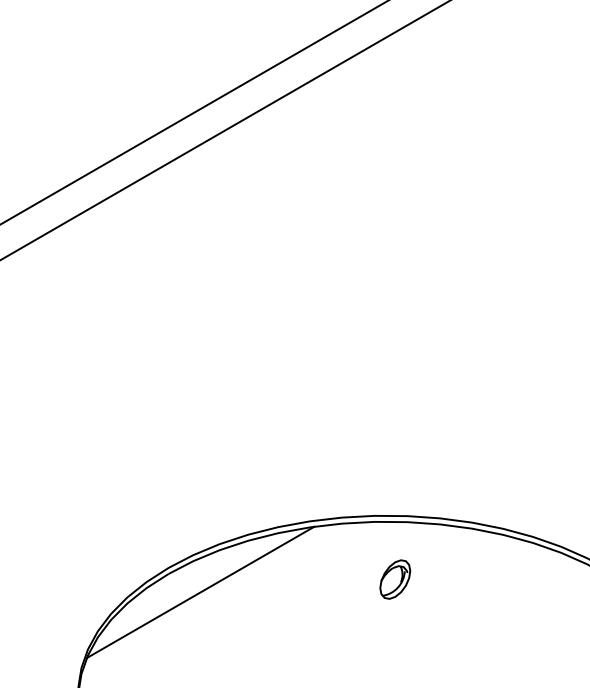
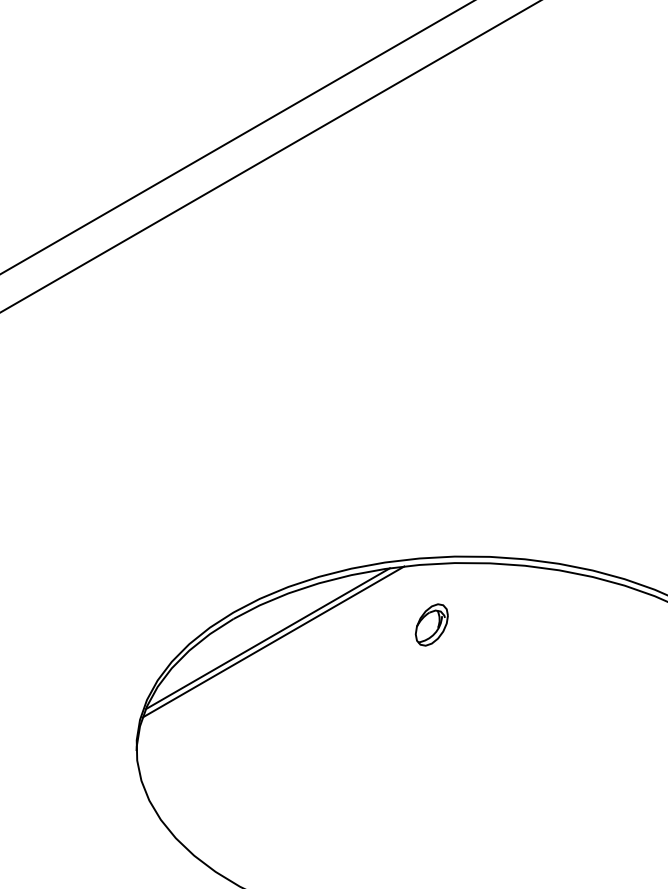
part: (394, 579) -> (431, 624), moved
line: (205, 594) -> (273, 641), added

